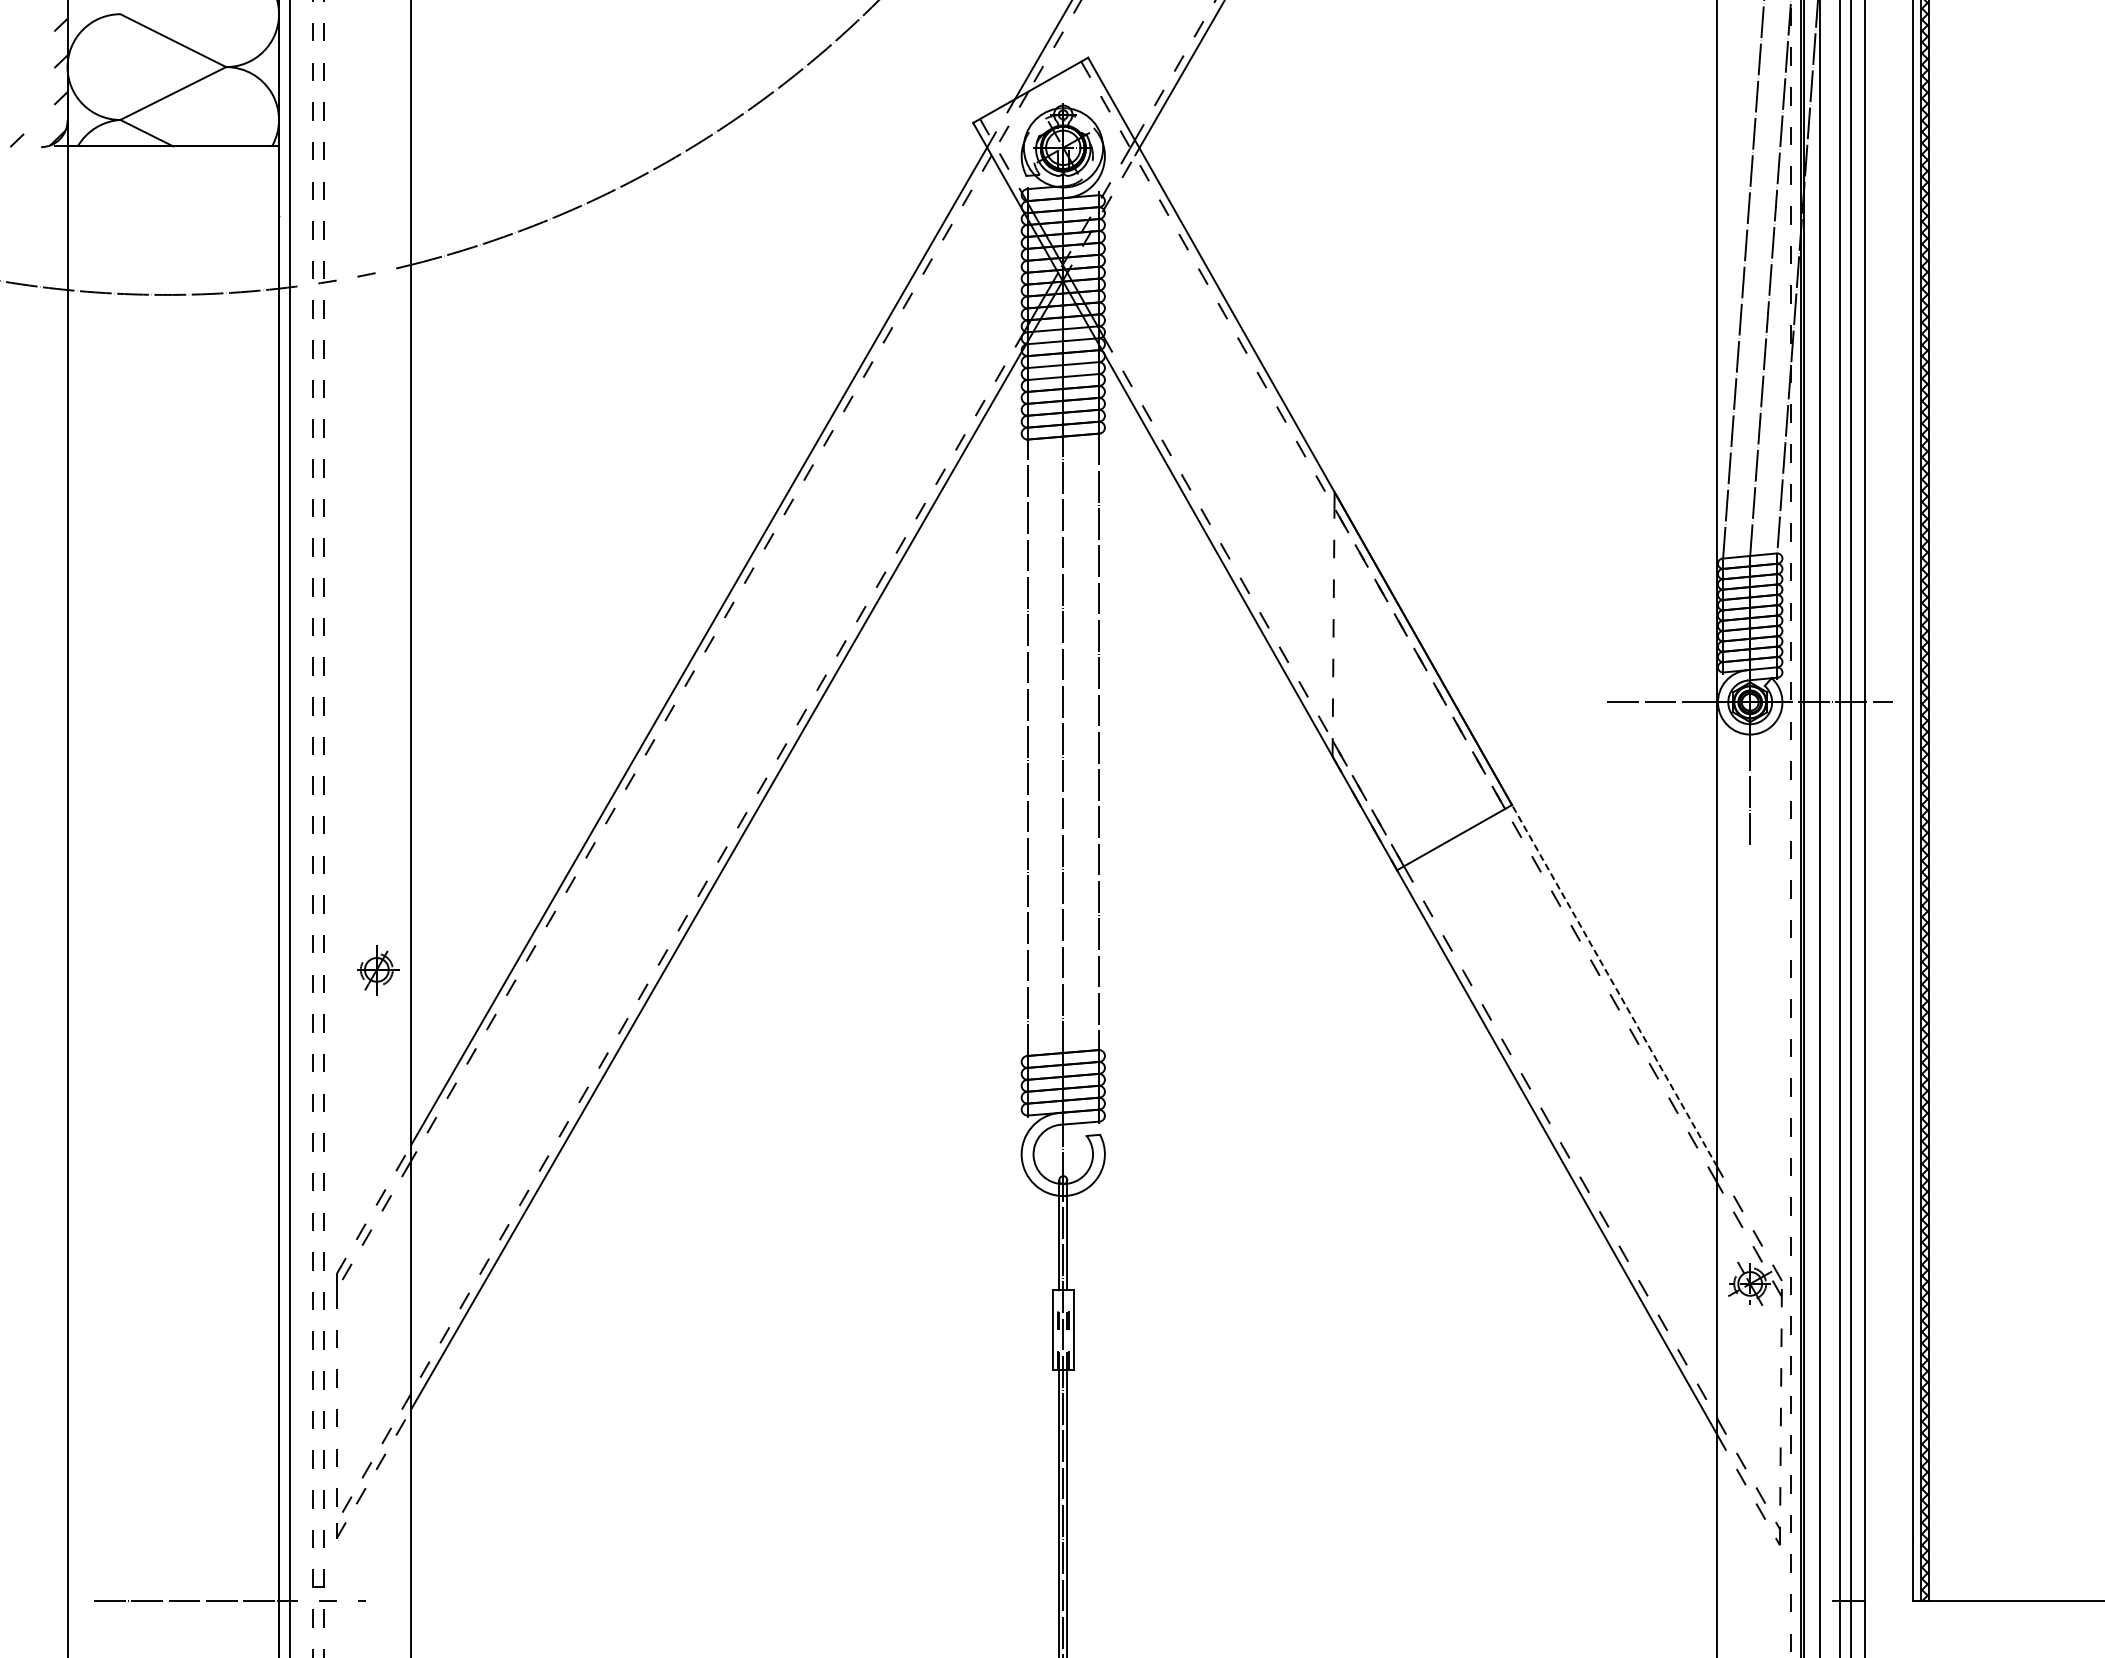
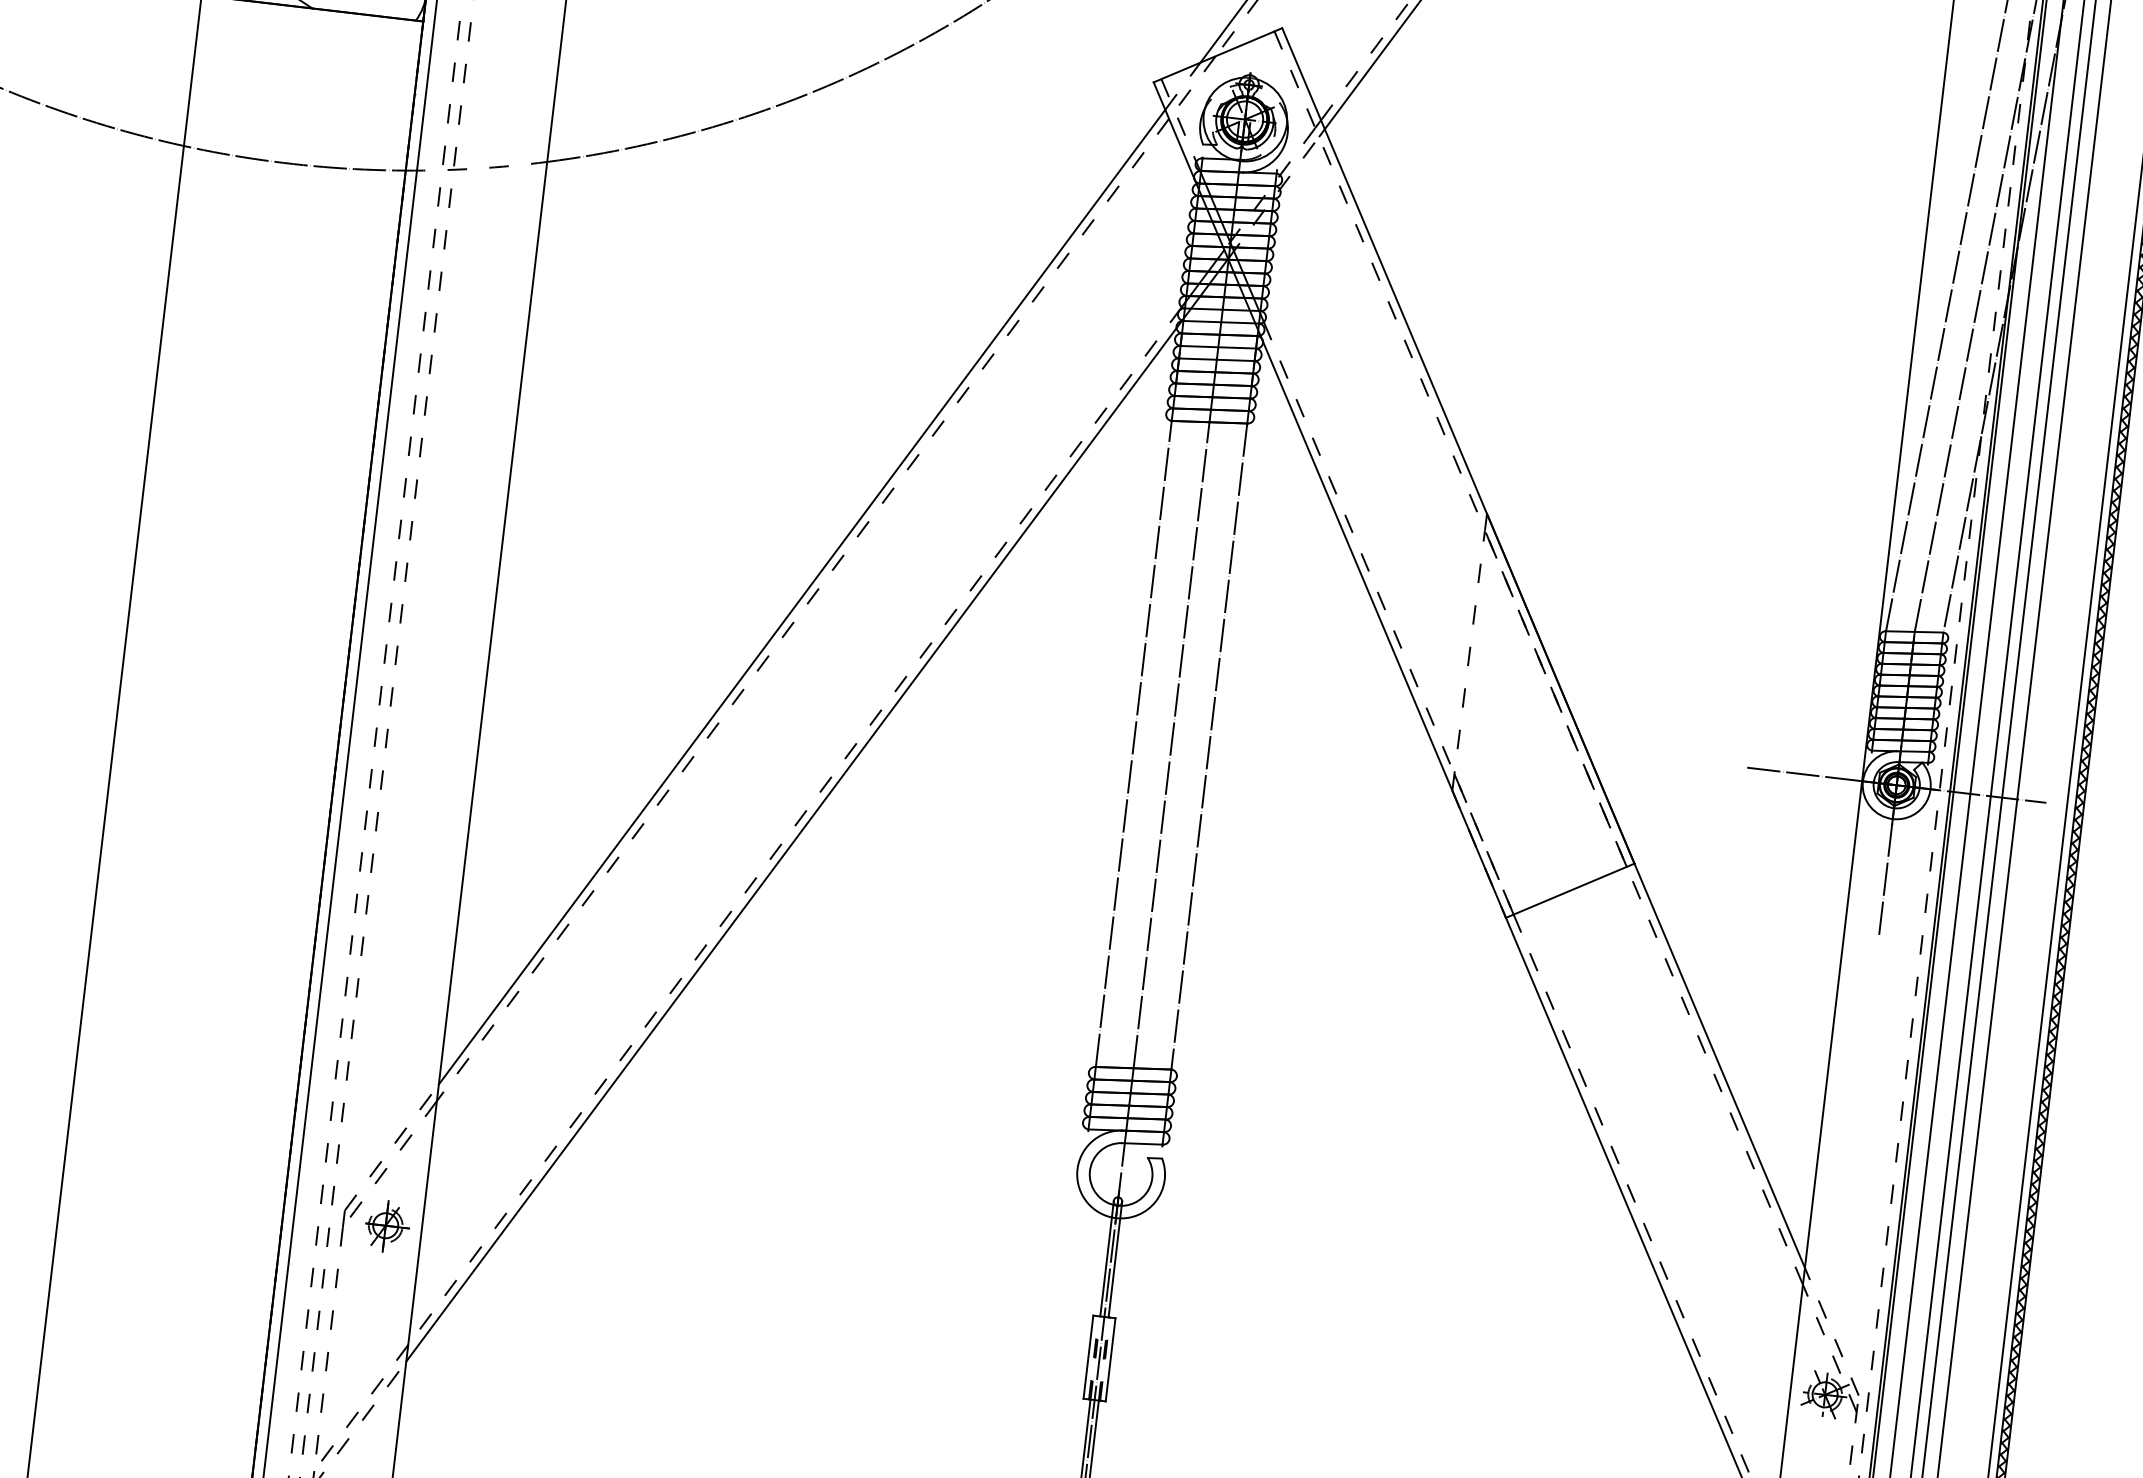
part: (378, 970) -> (387, 1226), moved
line: (1614, 985) -> (1719, 1065), dashed -> solid

